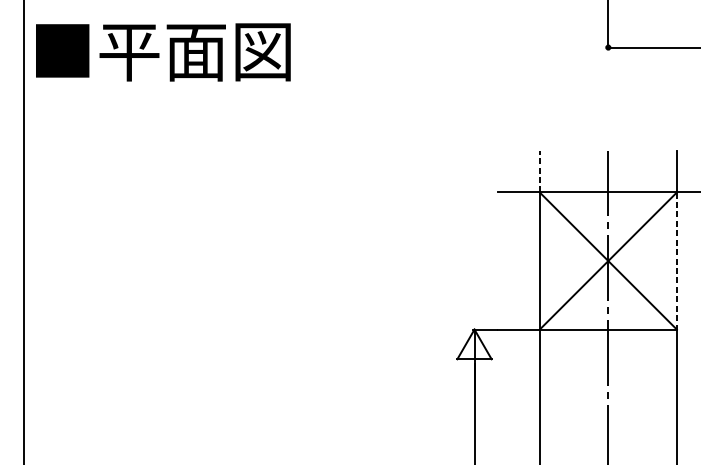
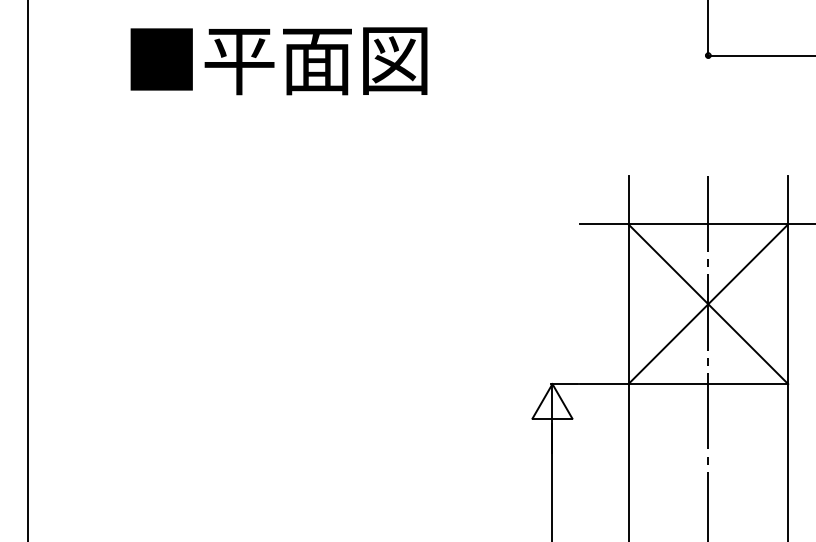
text: (162, 52) -> (278, 61), moved
line: (539, 171) -> (628, 199), dashed -> solid
line: (677, 261) -> (788, 304), dashed -> solid

